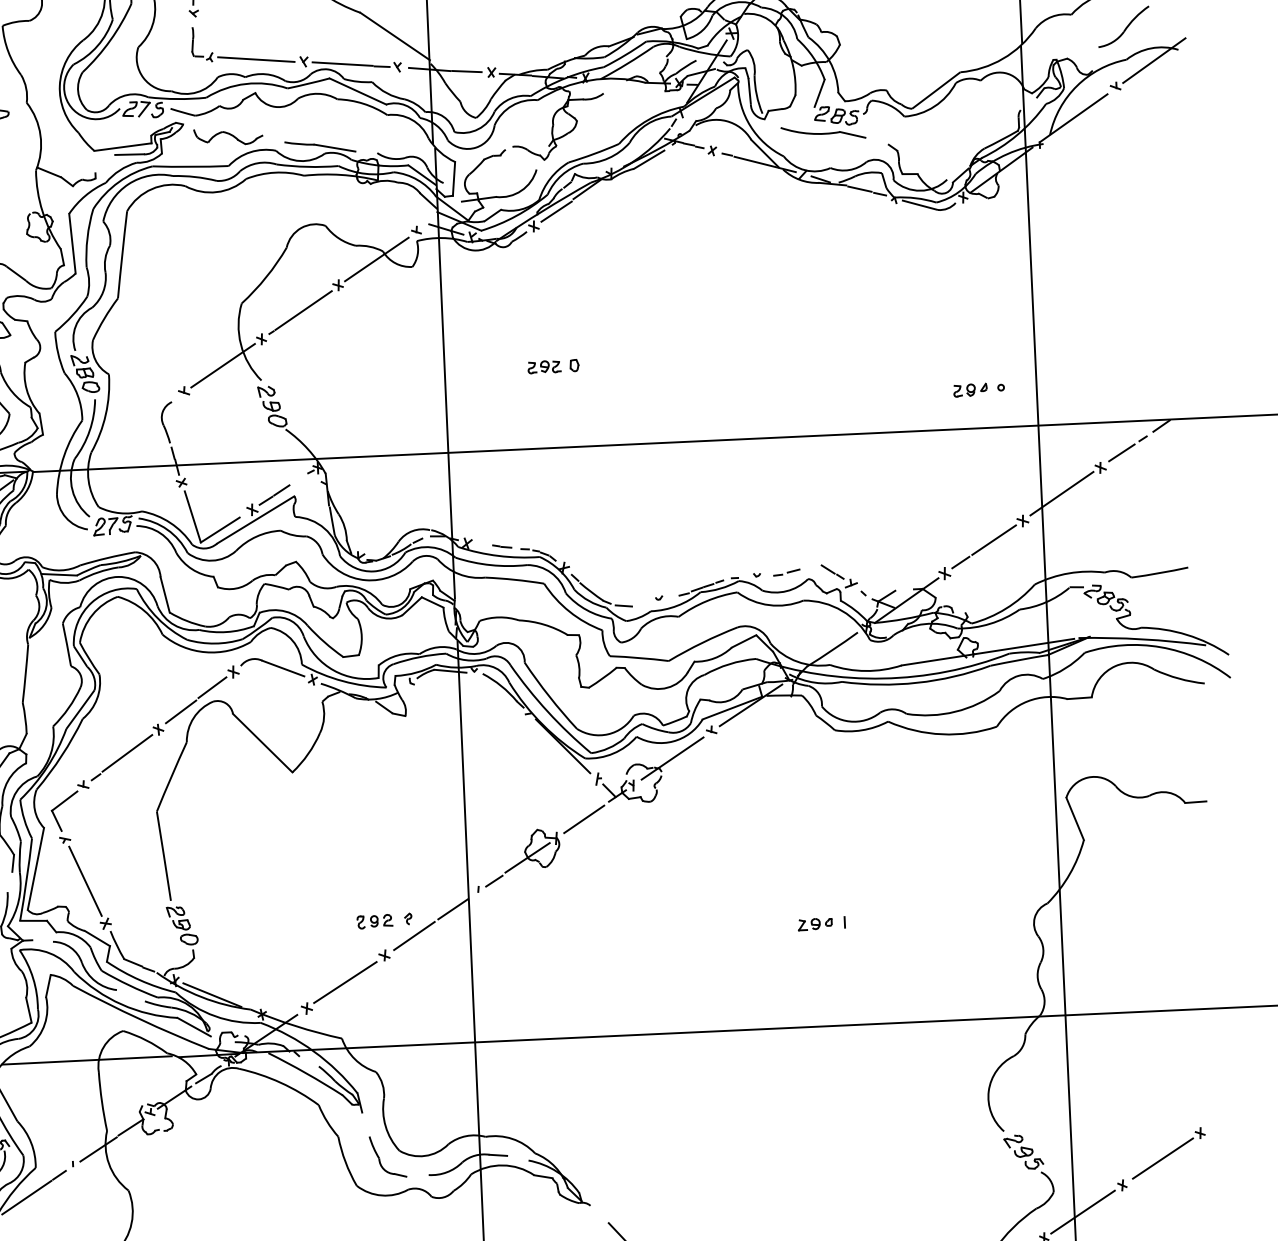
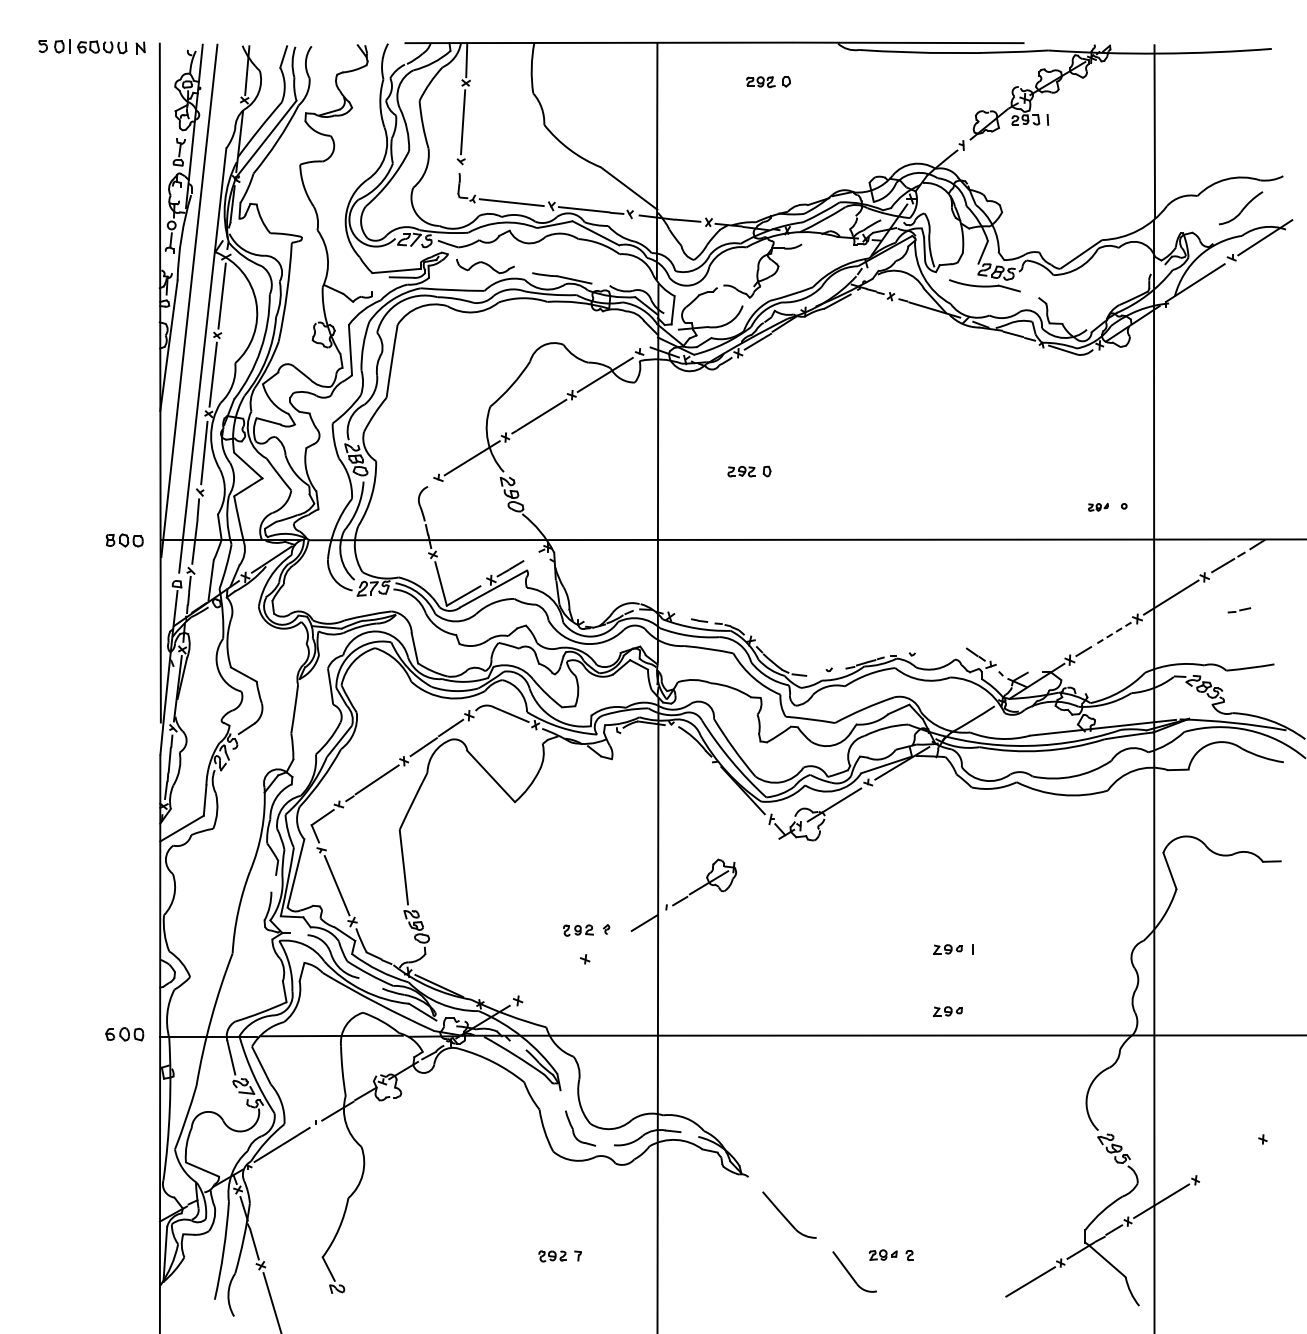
part: (970, 390) -> (1098, 507), size x0.7
line: (994, 540) -> (1112, 634), solid -> dashed
part: (786, 572) -> (1239, 610), moved
line: (583, 819) -> (757, 852), removed
line: (413, 936) -> (610, 944), removed
line: (345, 982) -> (551, 980), removed
part: (818, 998) -> (947, 1011), added
line: (1162, 1158) -> (1230, 1159), removed

